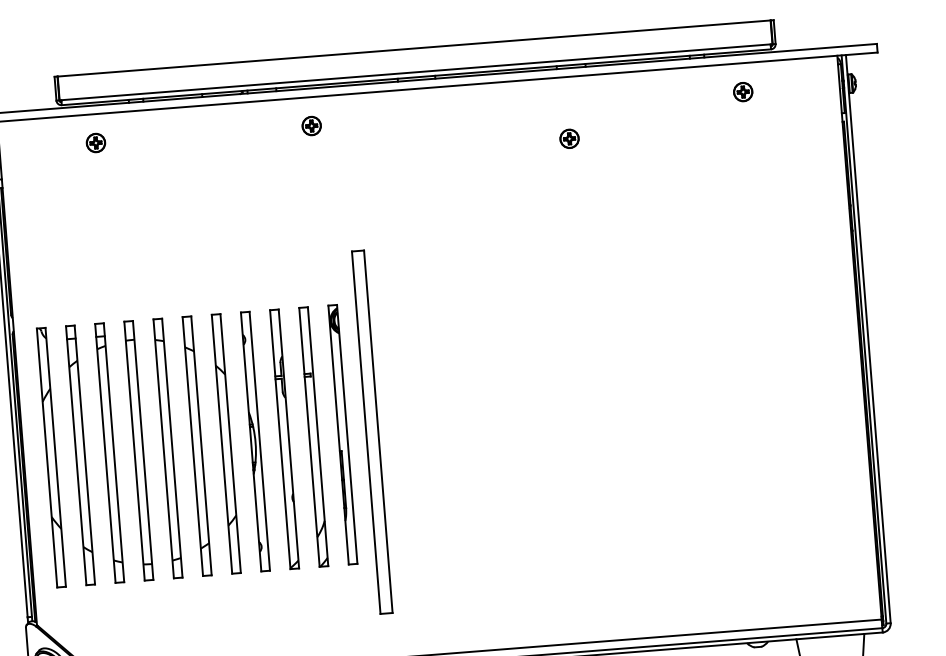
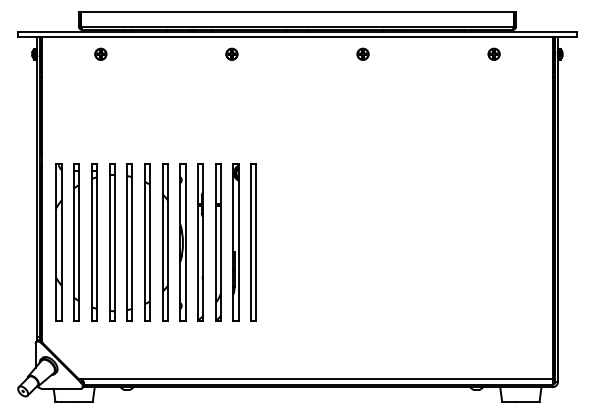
part: (568, 137) -> (362, 53), moved
part: (371, 432) -> (253, 242), size x0.71

